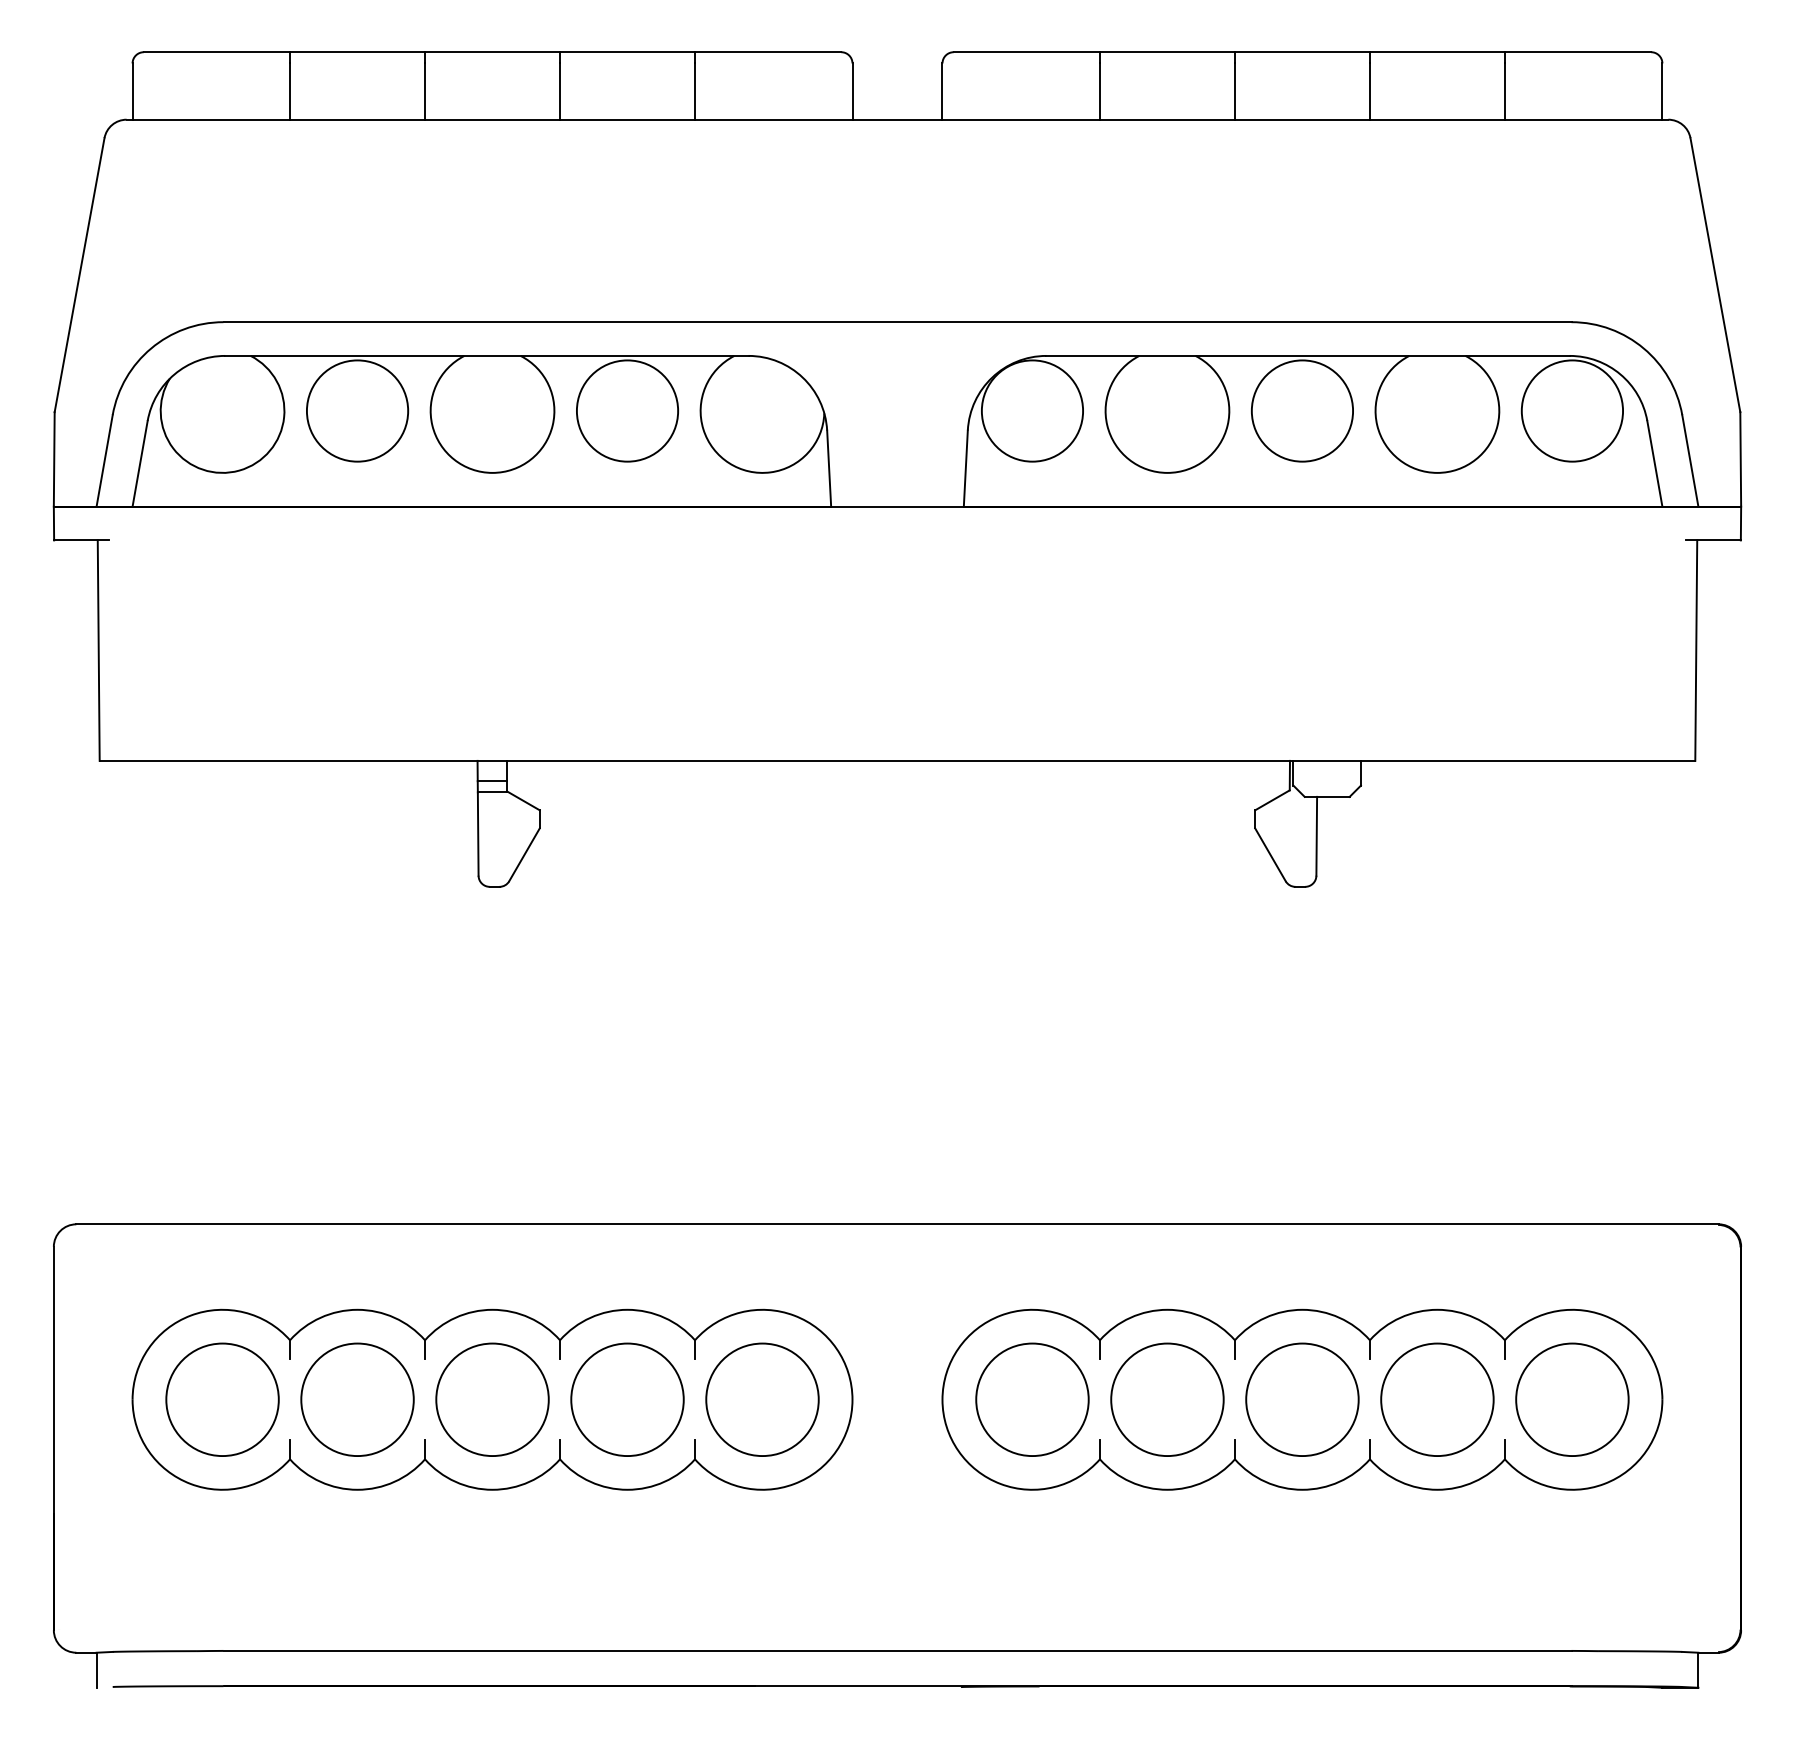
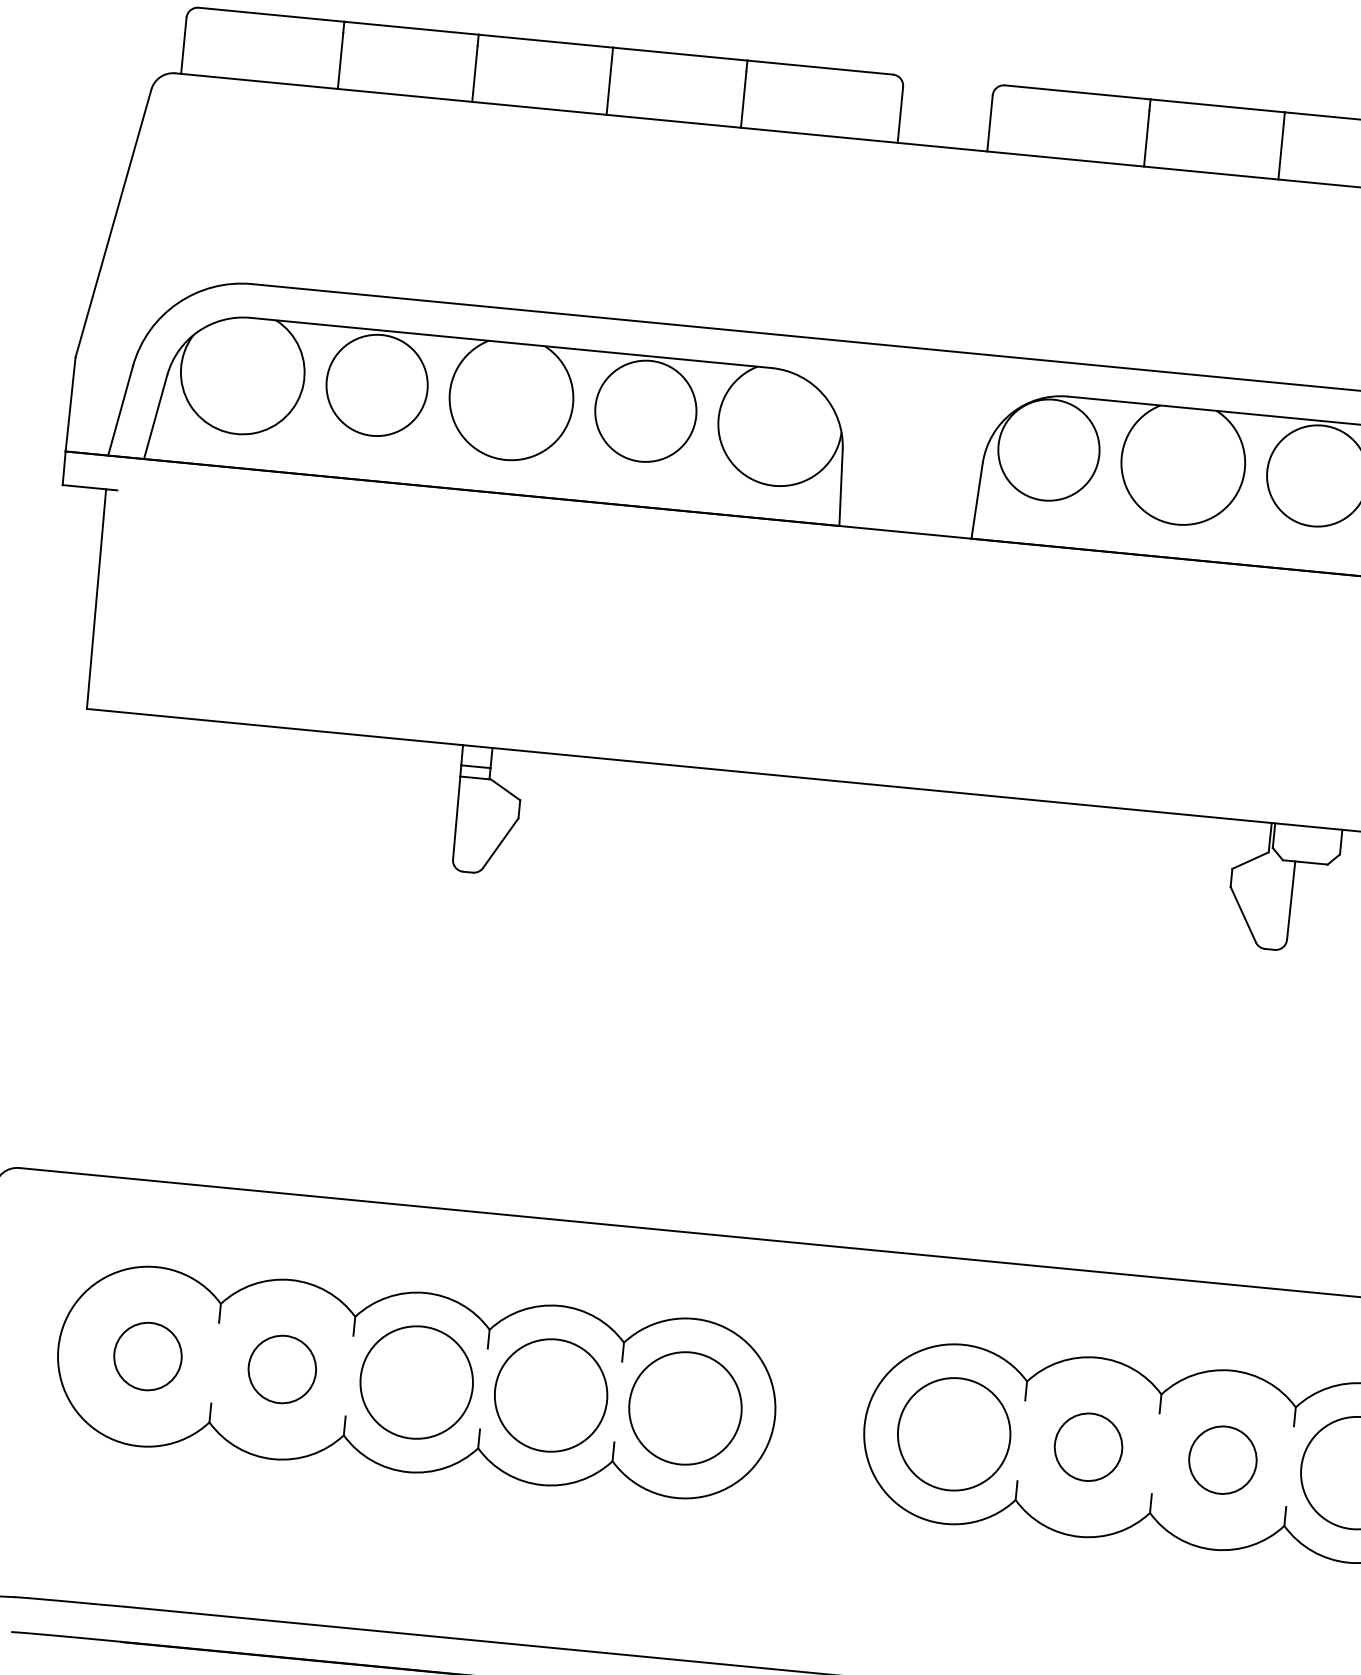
circle: (222, 1399) -> (147, 1356), size x0.6
circle: (357, 1399) -> (282, 1369), size x0.6
circle: (1167, 1399) -> (1088, 1446), size x0.6
circle: (1302, 1399) -> (1222, 1459), size x0.6

